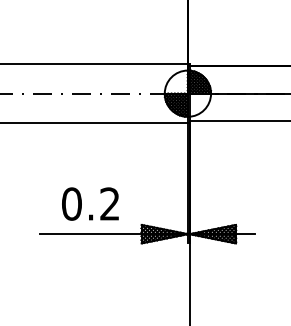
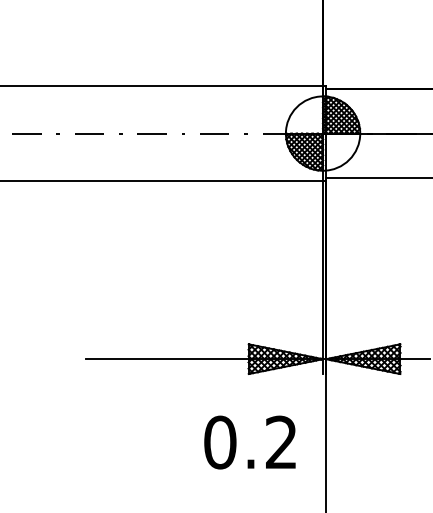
text: (90, 203) -> (250, 441), moved

